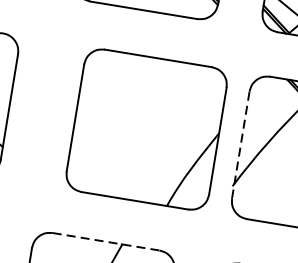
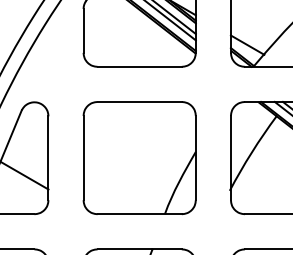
part: (146, 130) -> (139, 158), moved
line: (240, 144) -> (230, 157), dashed -> solid
line: (107, 242) -> (140, 249), dashed -> solid

